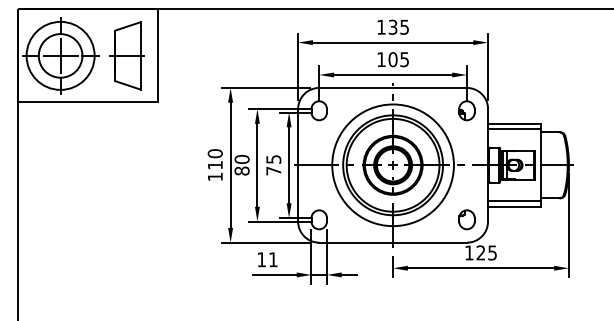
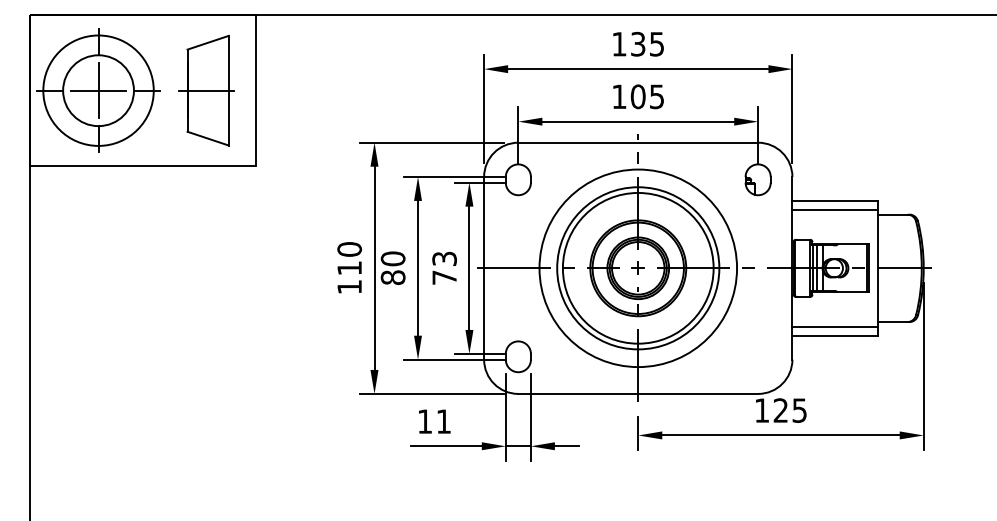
text: (273, 159) -> (444, 258), 75 -> 73
part: (466, 219) -> (757, 356), removed

